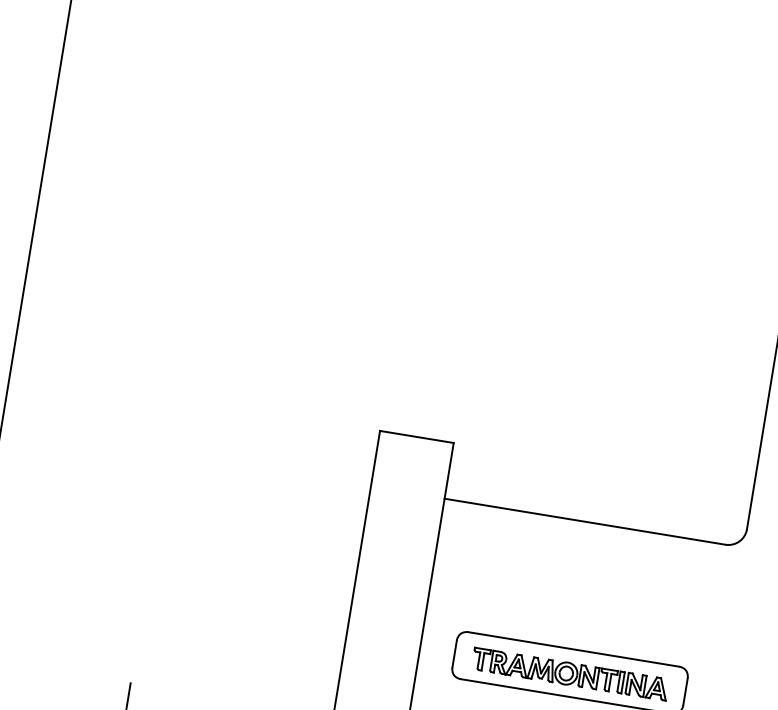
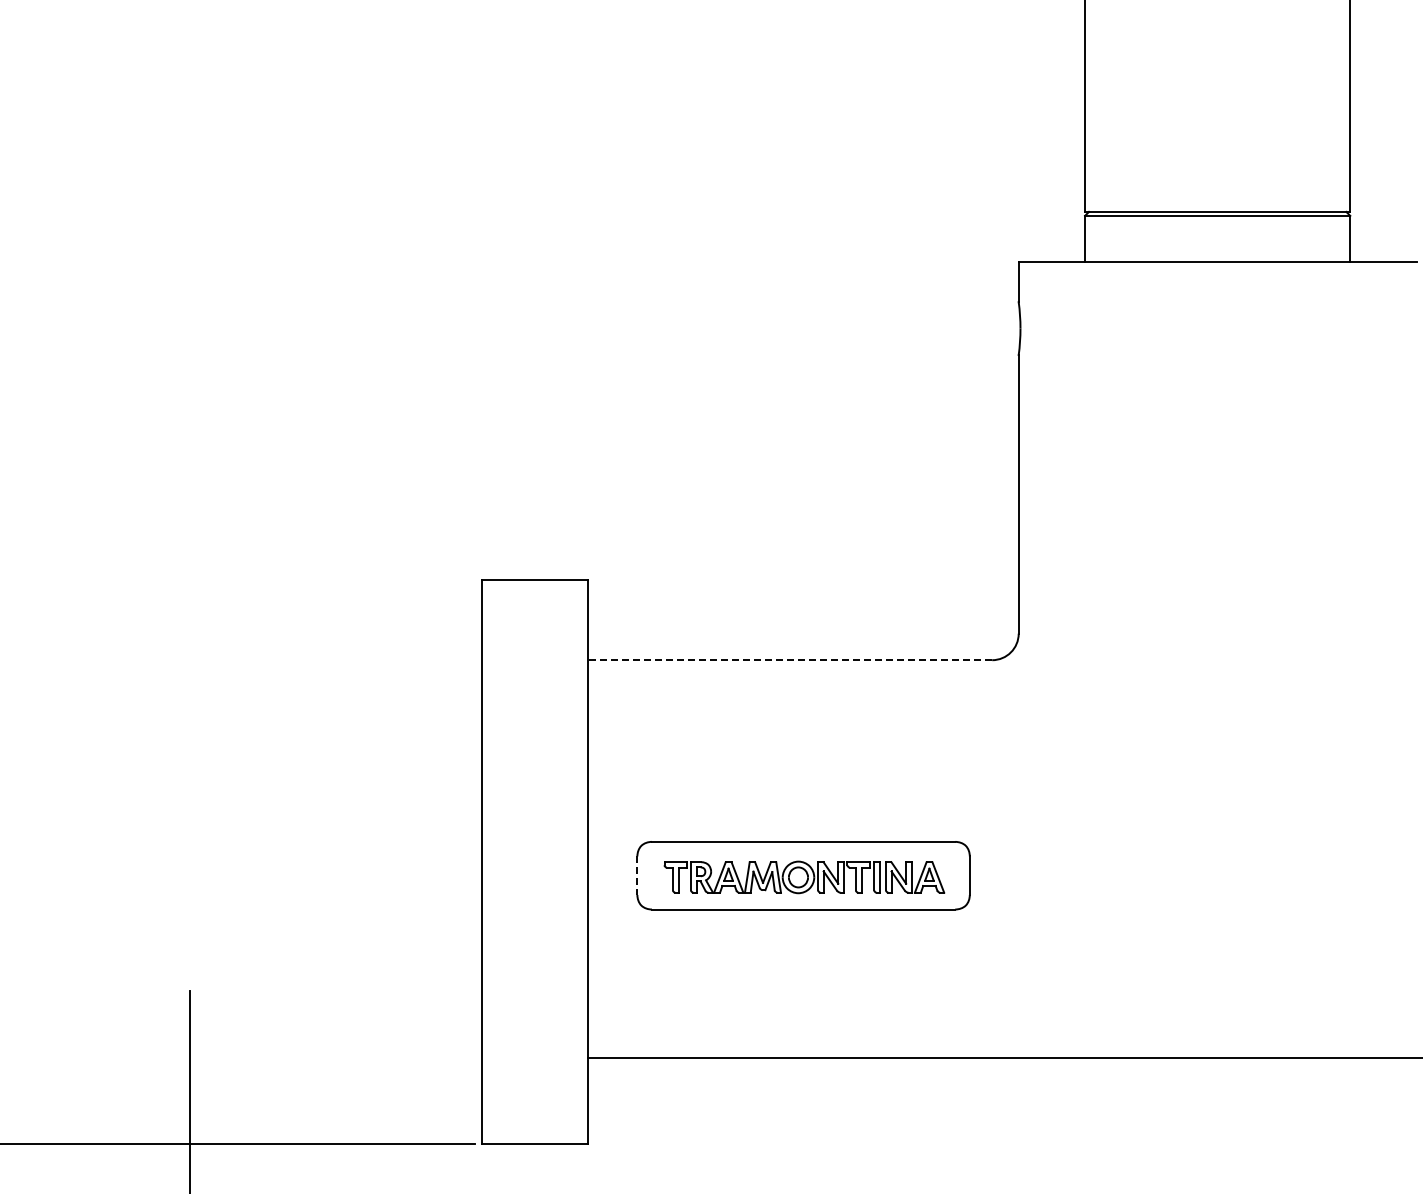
line: (584, 521) -> (789, 660), solid -> dashed
line: (454, 654) -> (637, 876), solid -> dashed

